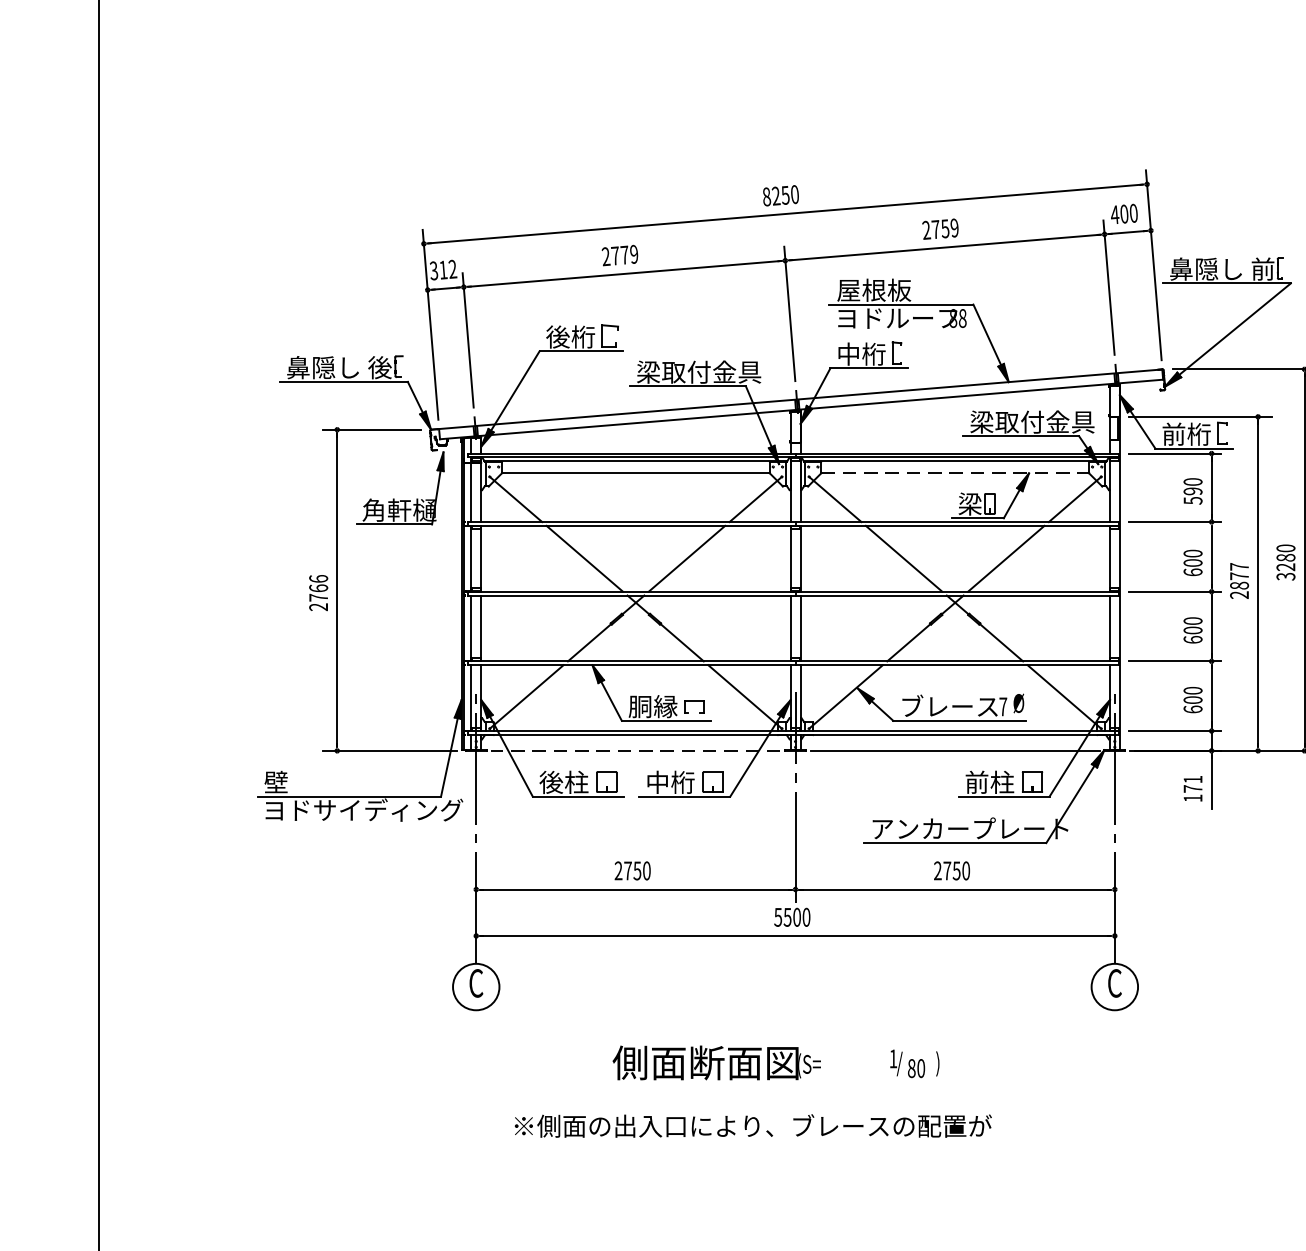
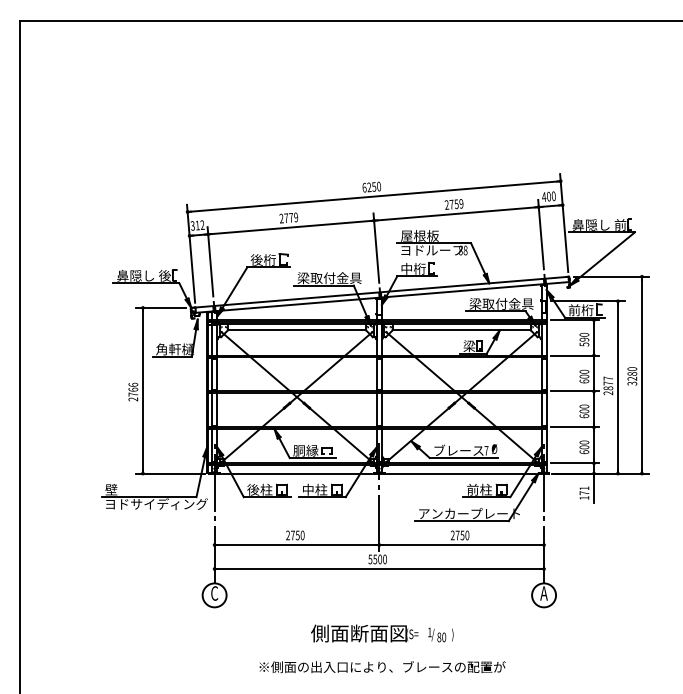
text: (766, 196) -> (364, 187), 8250 -> 6250
line: (956, 473) -> (462, 330), dashed -> solid
line: (634, 750) -> (296, 473), dashed -> solid
text: (683, 781) -> (321, 489), 中桁 -> 中柱
text: (1113, 983) -> (543, 593), C -> A
text: (716, 1062) -> (364, 633), moved
text: (753, 1126) -> (382, 667), moved

